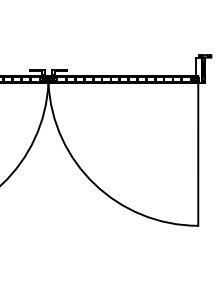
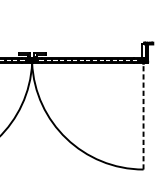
line: (198, 150) -> (143, 113), solid -> dashed

